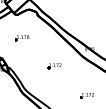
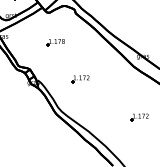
part: (54, 66) -> (80, 79), moved

